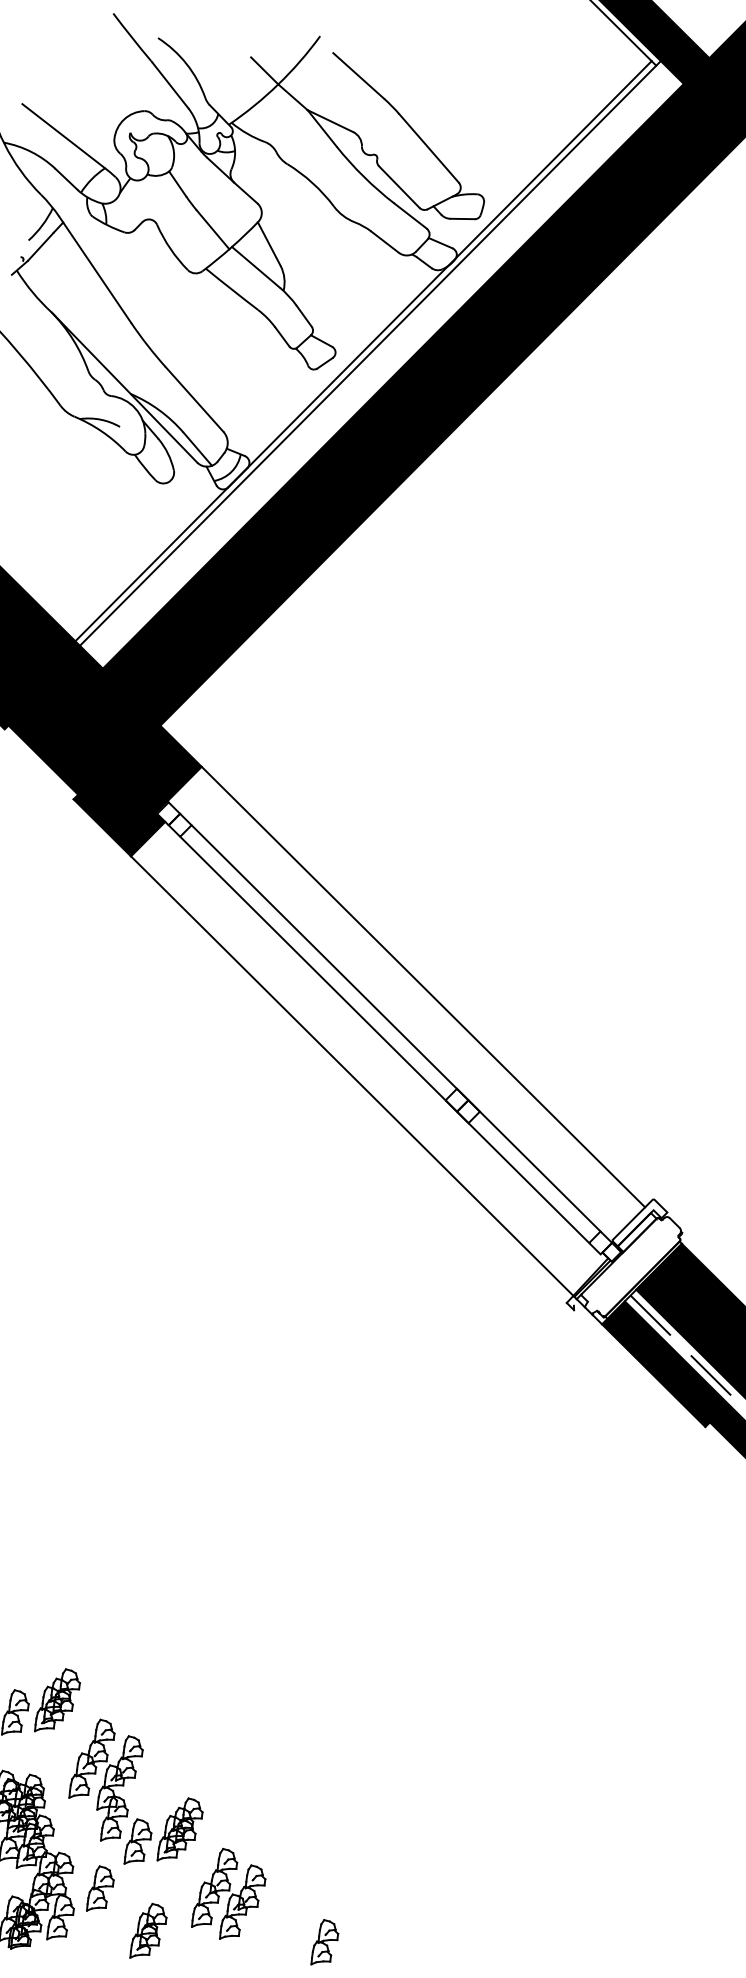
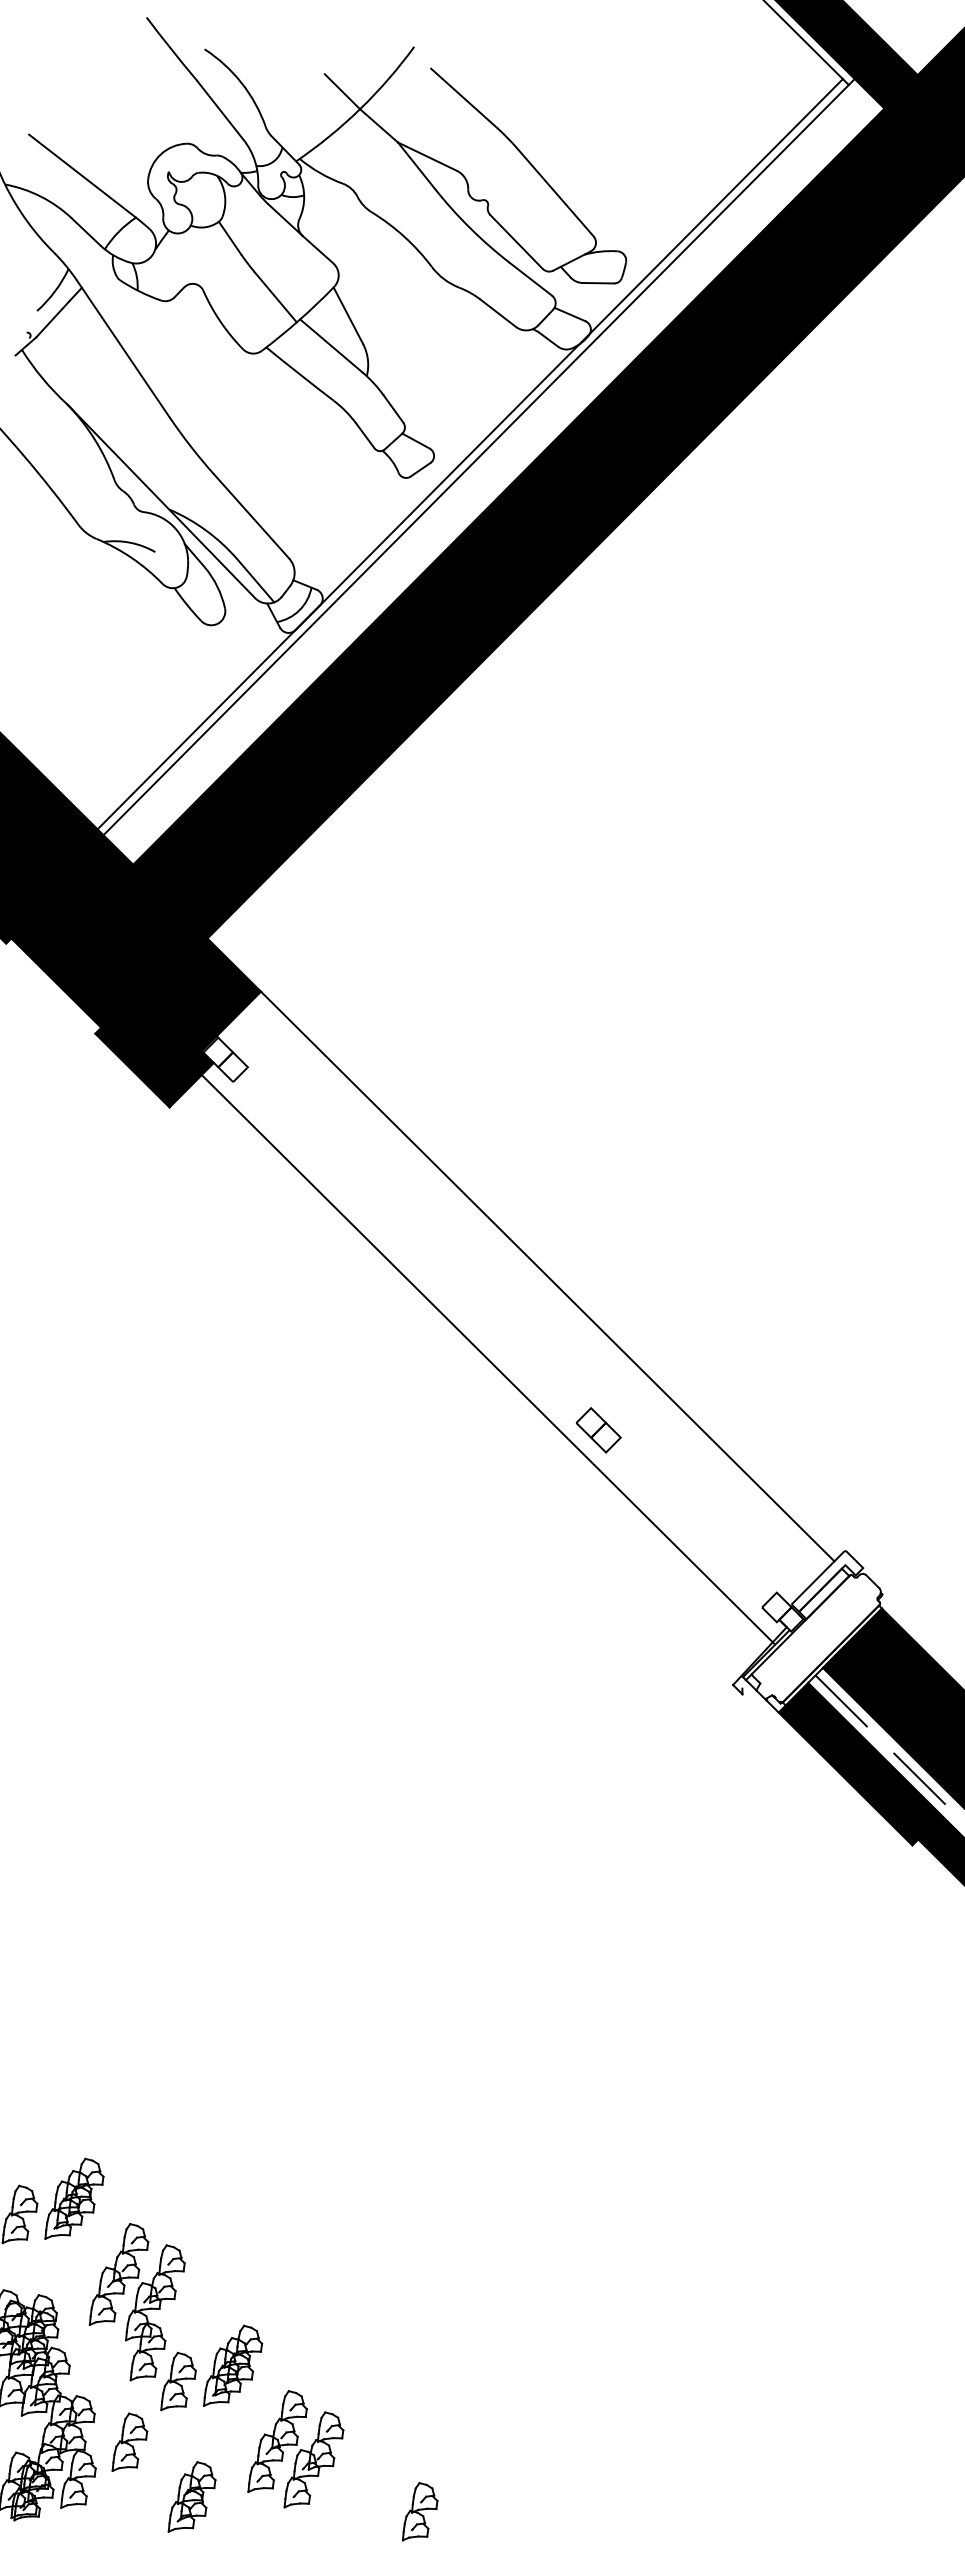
line: (395, 1028) -> (511, 1330), removed
line: (384, 1039) -> (497, 1344), removed
line: (352, 1075) -> (488, 1358), moved

